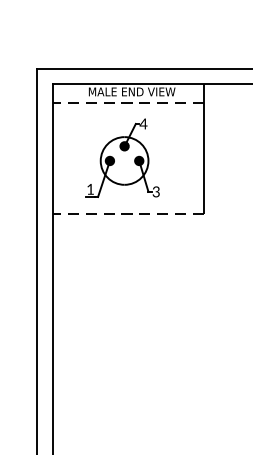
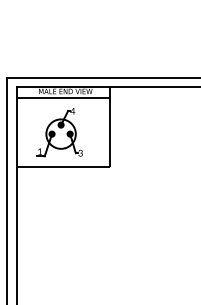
line: (128, 103) -> (63, 98), dashed -> solid
line: (128, 213) -> (63, 166), dashed -> solid

